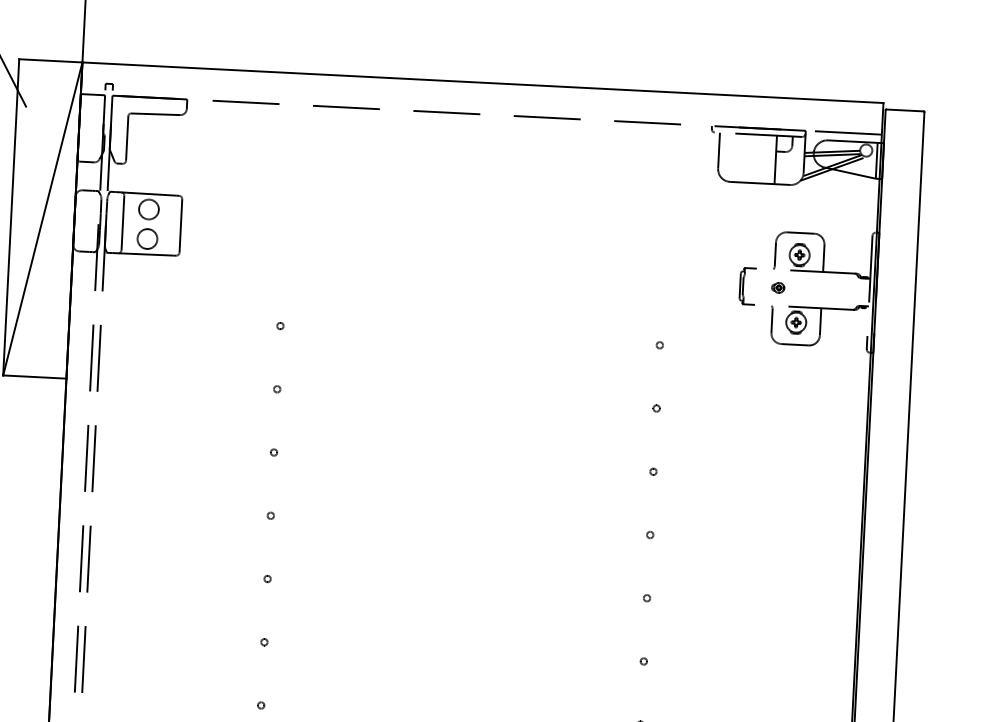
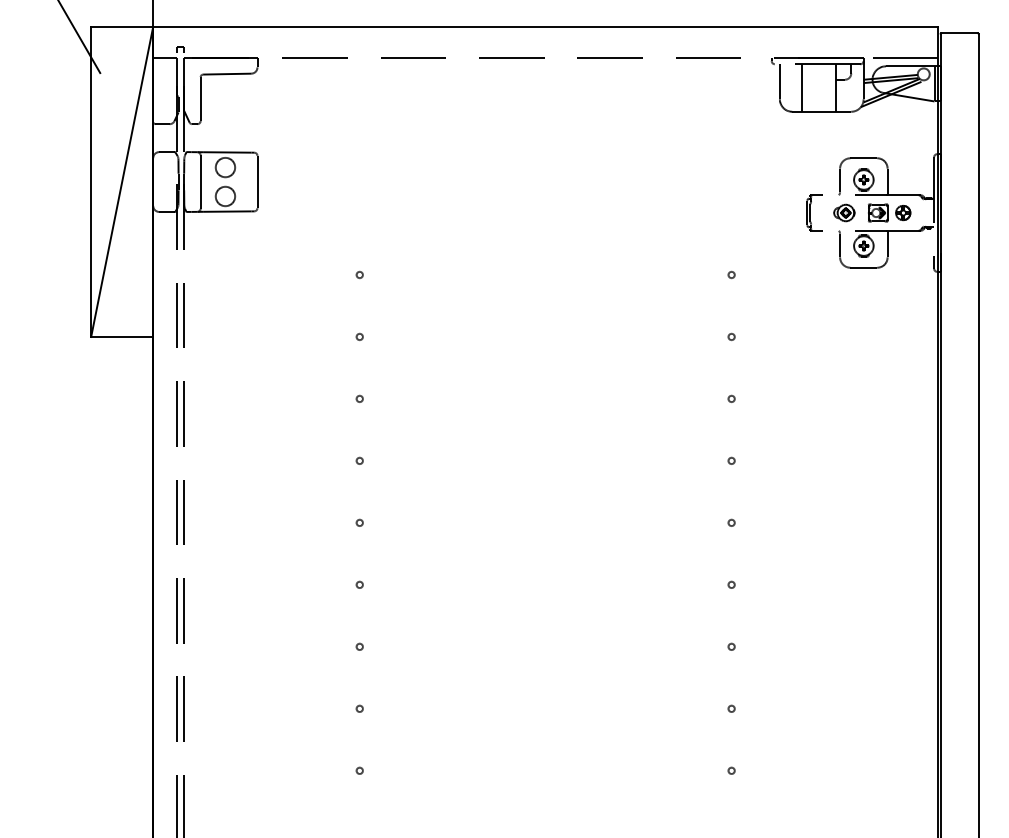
line: (740, 157) -> (801, 87), added
part: (778, 287) -> (844, 212), size x1.67
part: (824, 289) -> (889, 212), added

